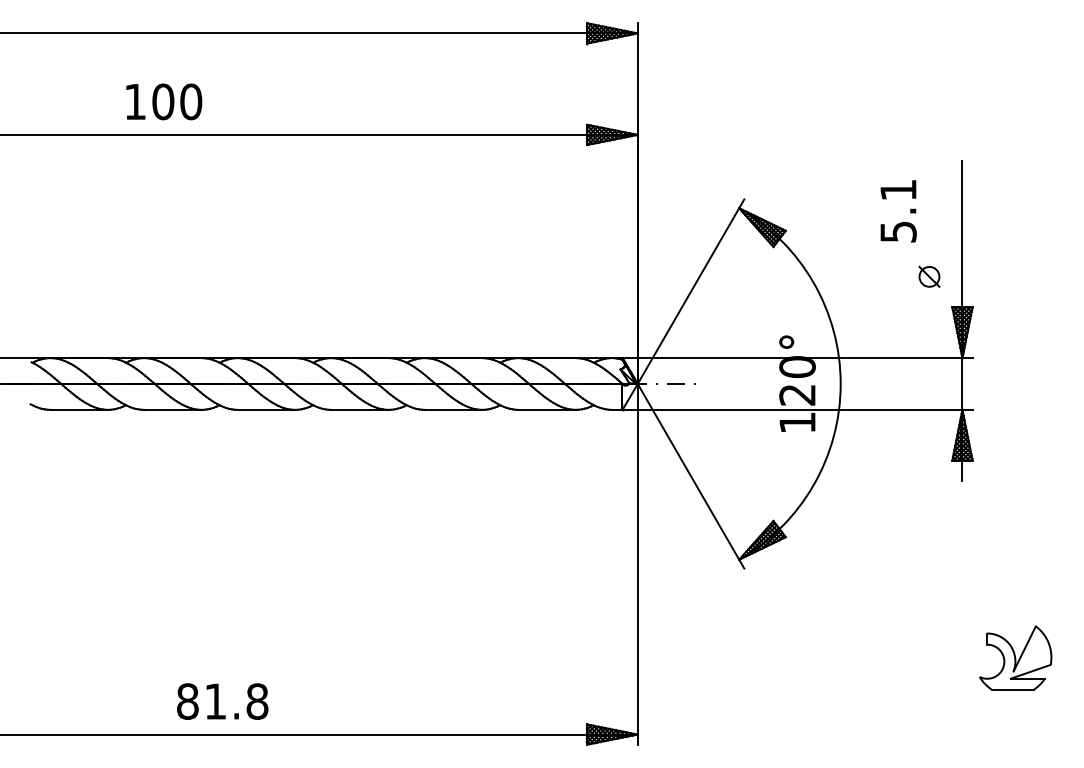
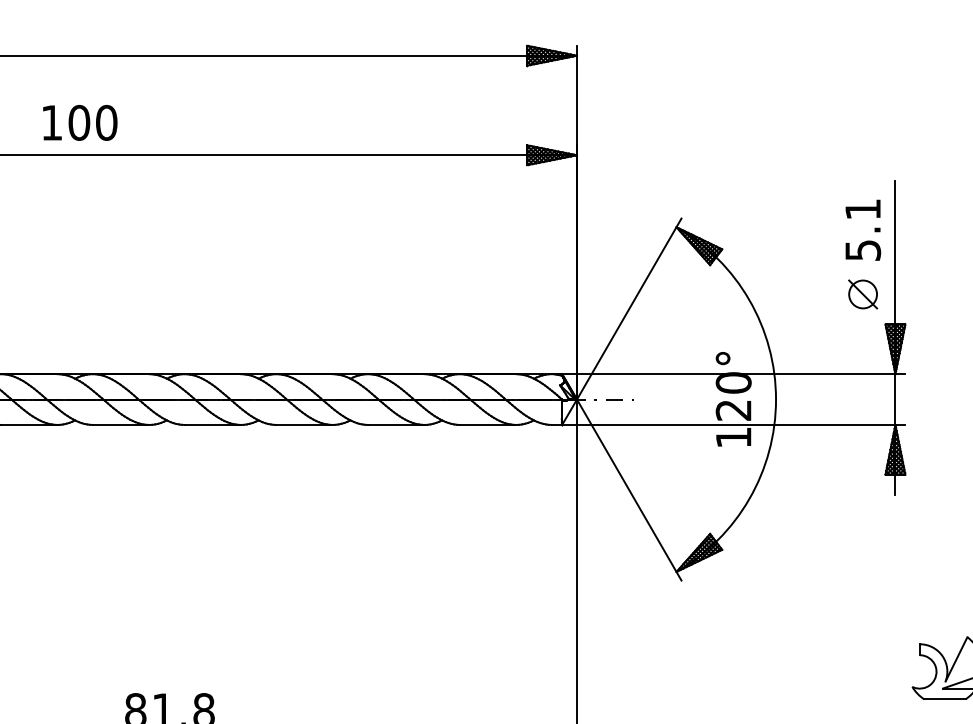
text: (164, 101) -> (80, 122), moved
text: (898, 211) -> (863, 230), moved
part: (929, 276) -> (863, 294), size x1.43

